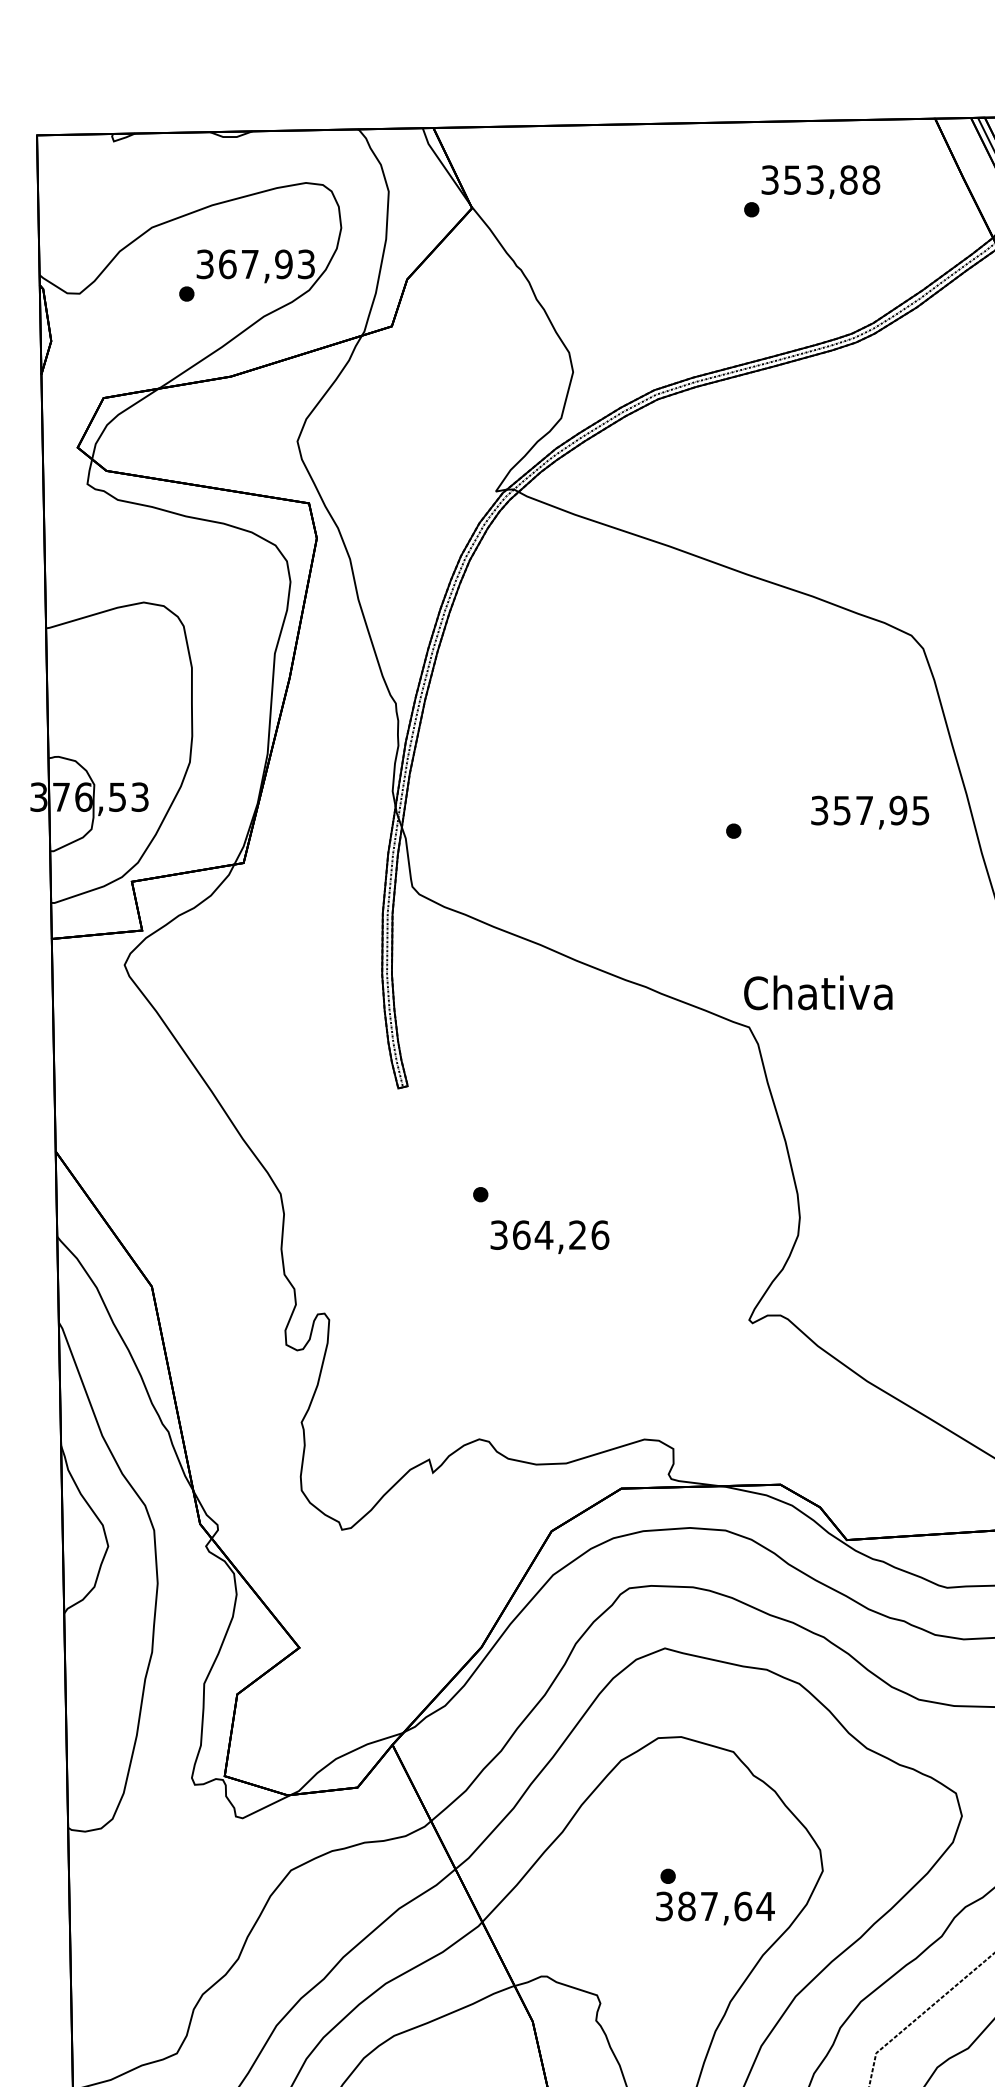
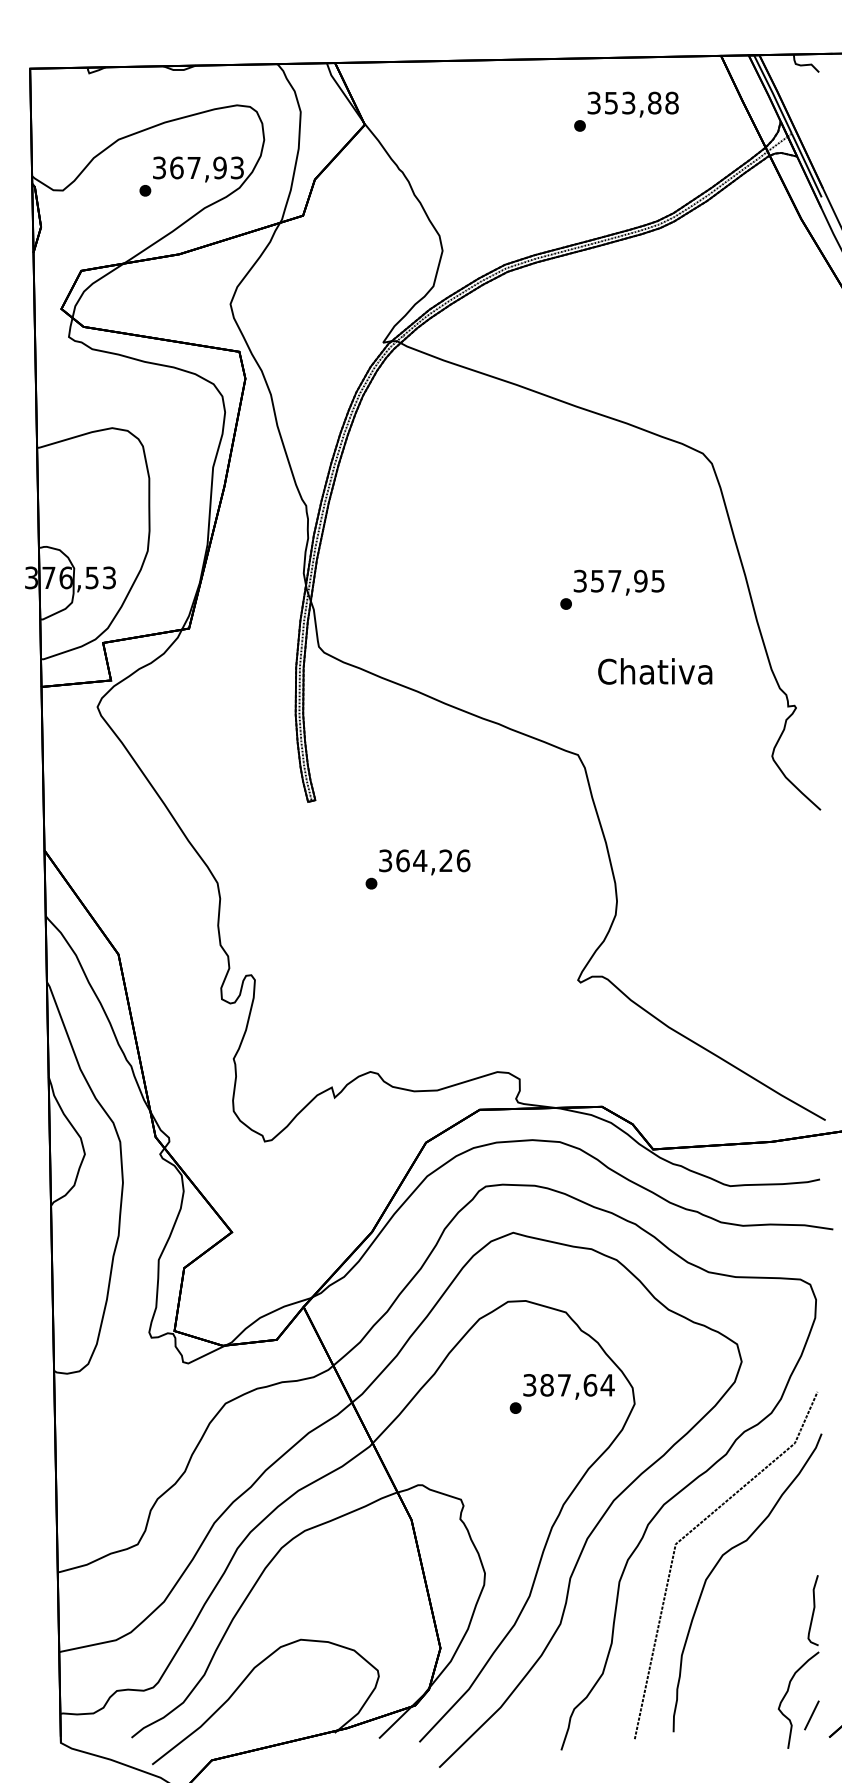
text: (869, 812) -> (618, 582), moved
text: (818, 992) -> (655, 671), moved
text: (549, 1237) -> (424, 862), moved
text: (714, 1908) -> (568, 1386), moved

